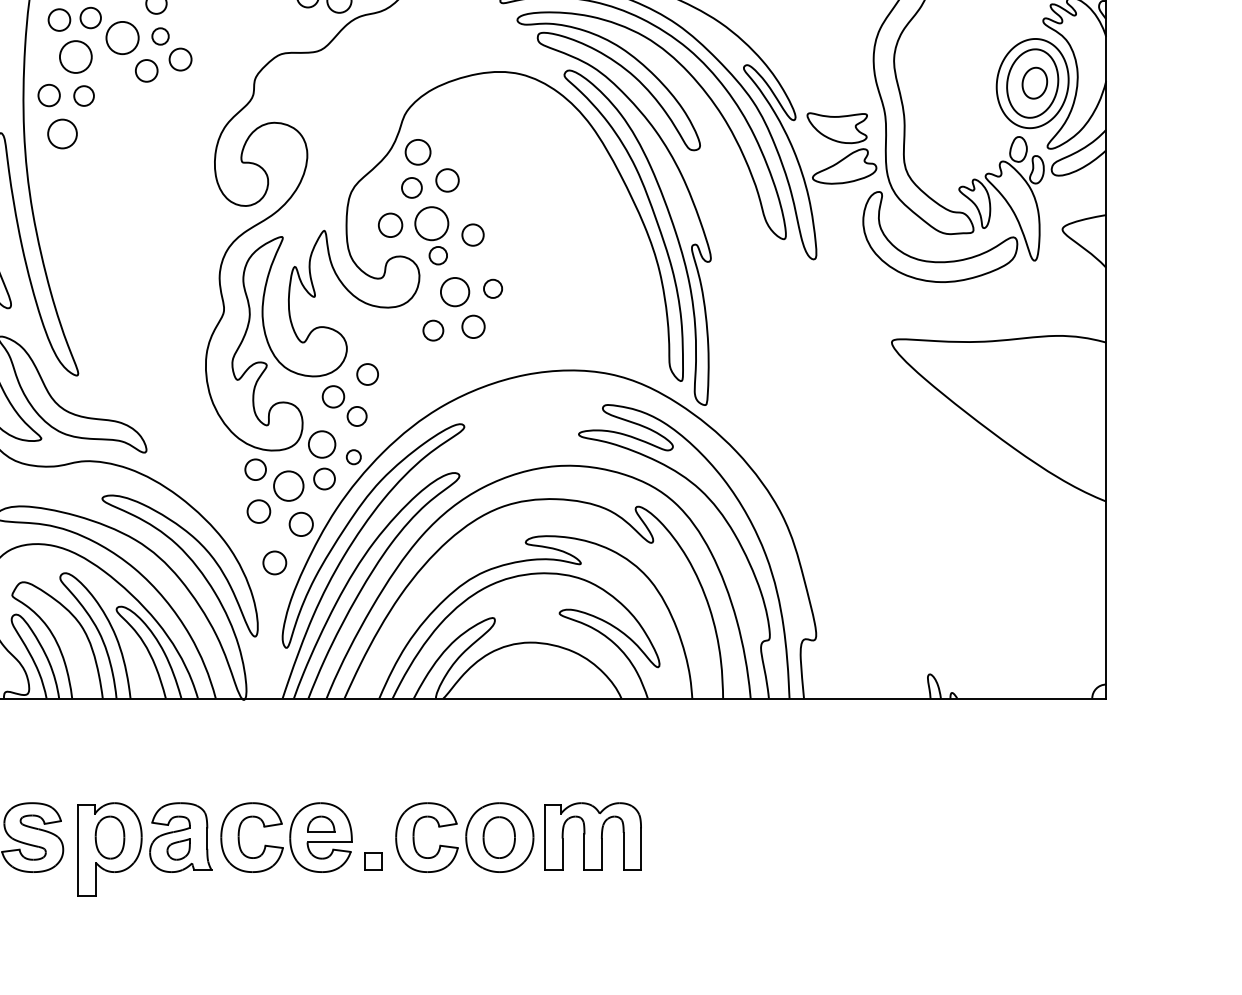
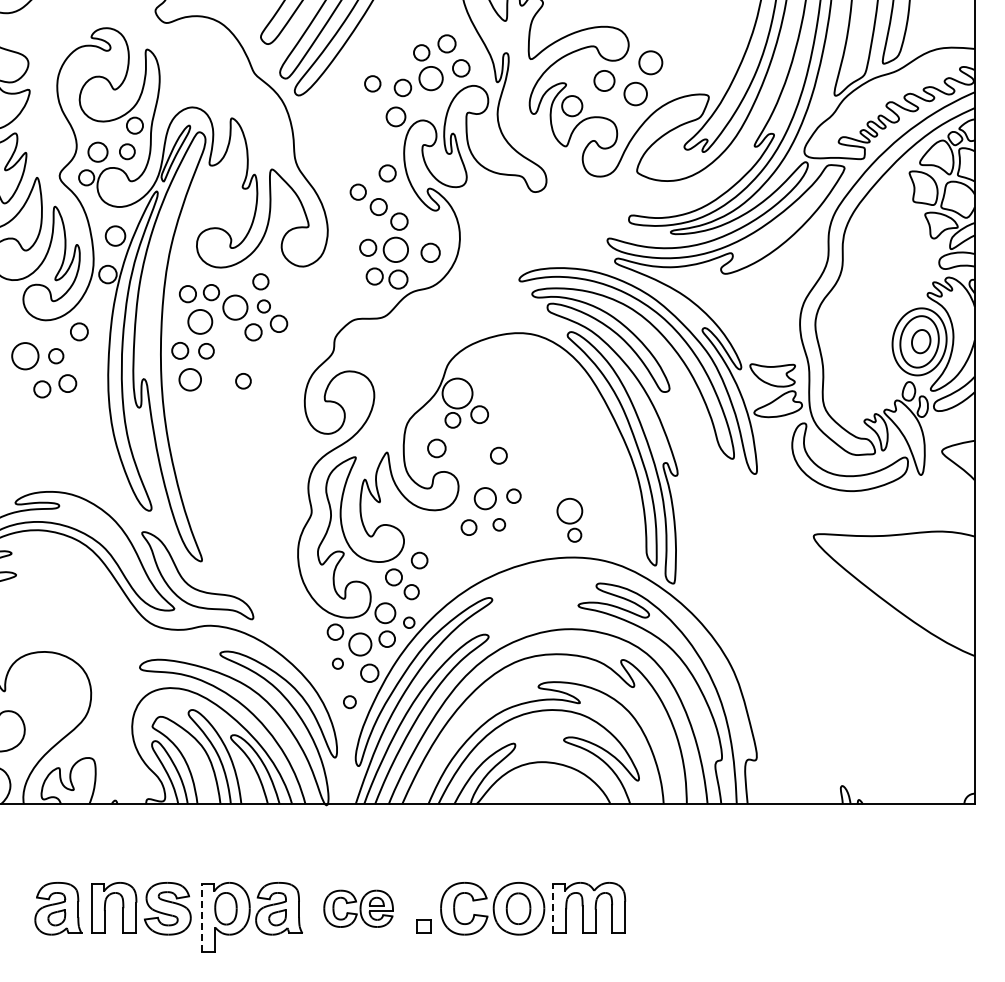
circle: (133, 136) -> (243, 381), added
circle: (418, 152) -> (457, 393), size x1.6
part: (431, 234) -> (569, 519), moved
circle: (473, 326) -> (499, 524), size x0.7
circle: (258, 511) -> (337, 663), size x0.6
circle: (274, 561) -> (349, 701), size x0.7
part: (286, 837) -> (358, 908), size x0.7
line: (545, 837) -> (553, 908), solid -> dashed
line: (78, 849) -> (202, 917), solid -> dashed

